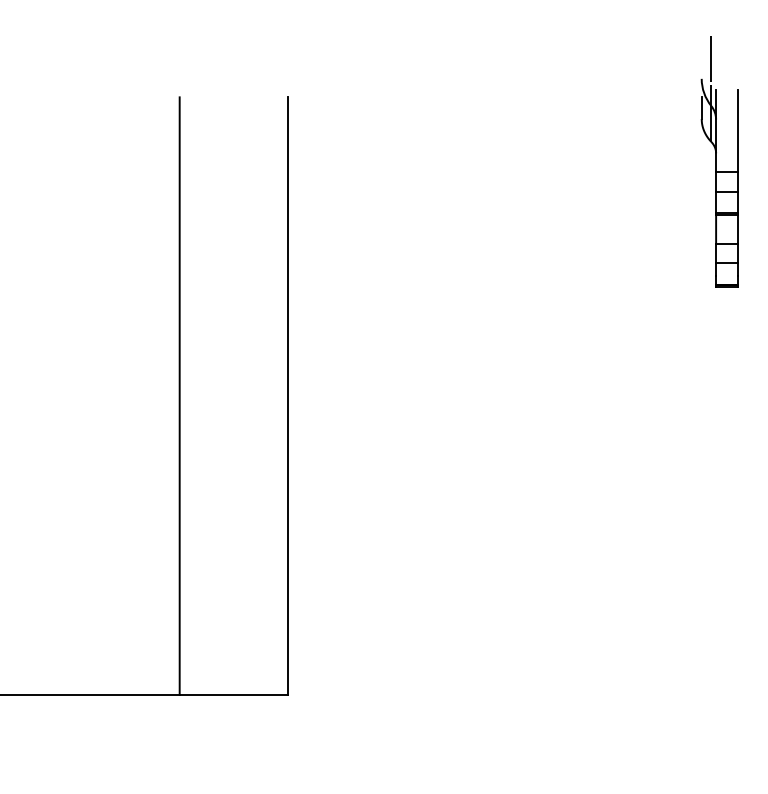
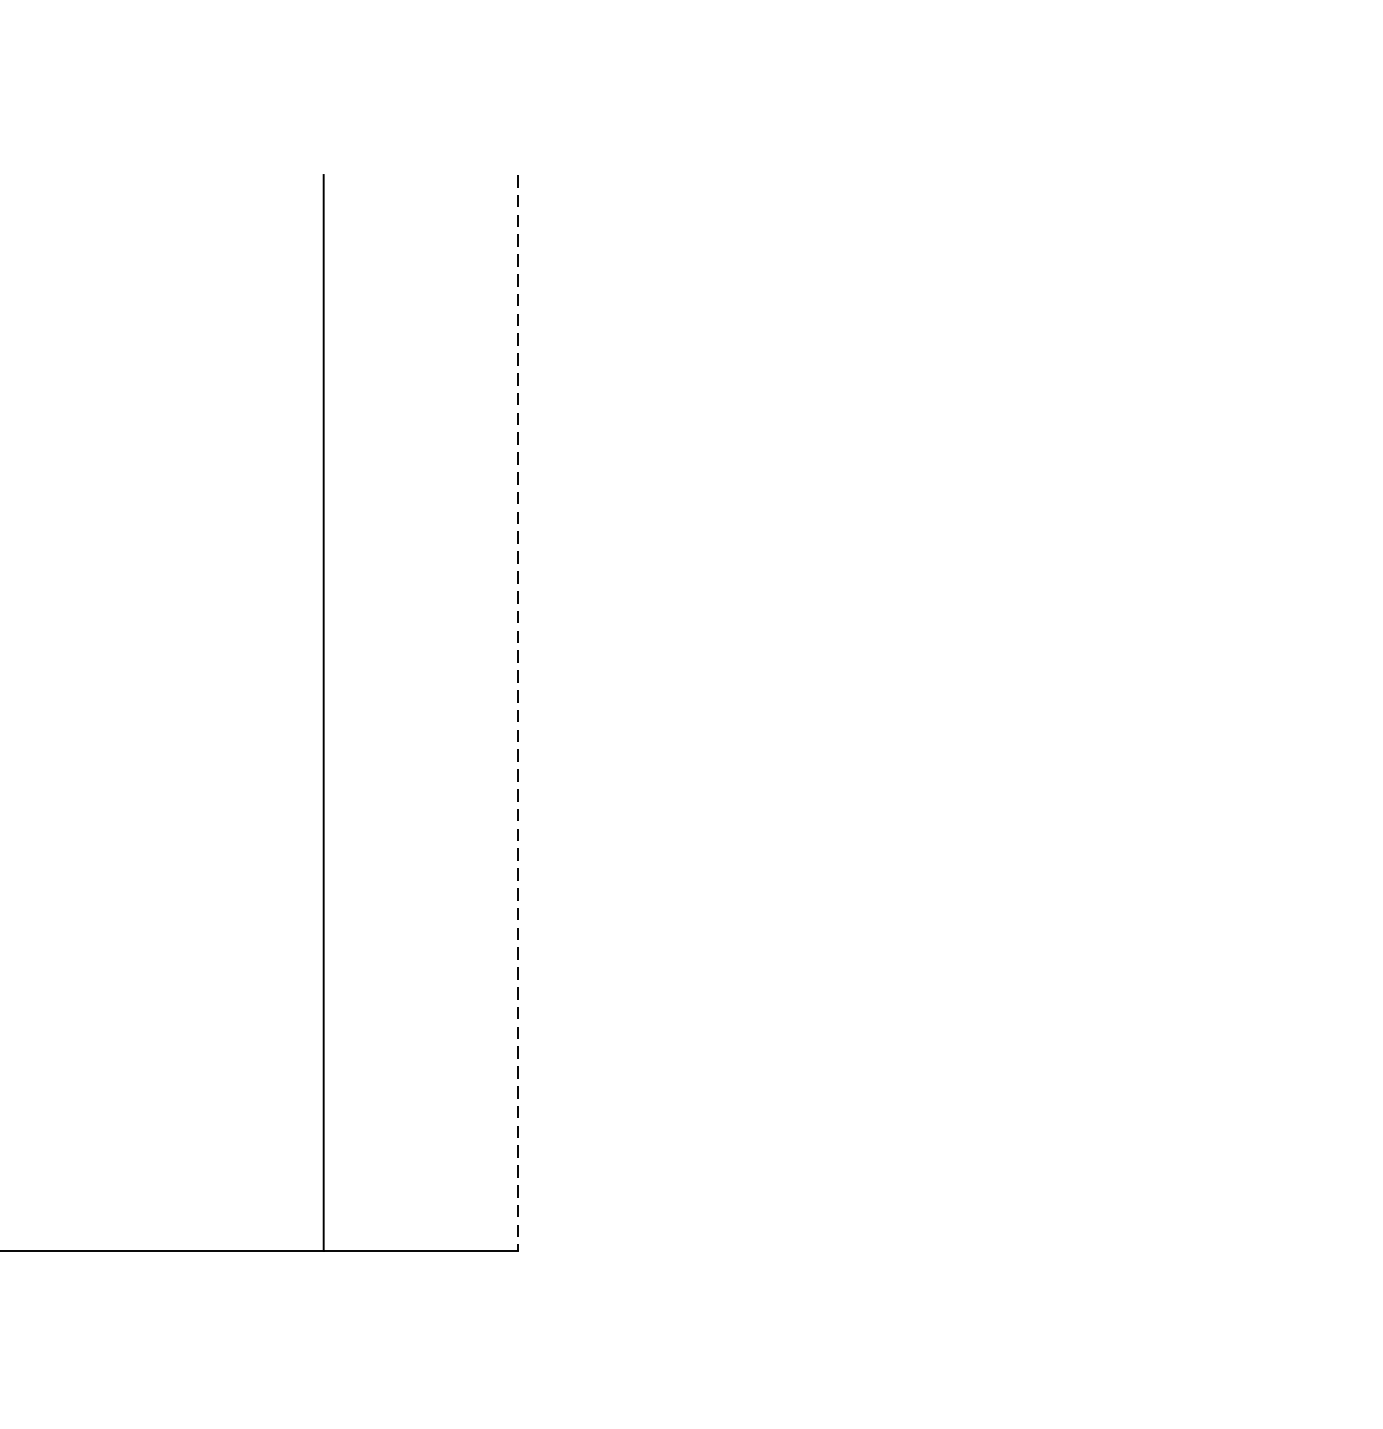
part: (719, 161) -> (1295, 290), removed
line: (287, 396) -> (517, 713), solid -> dashed

